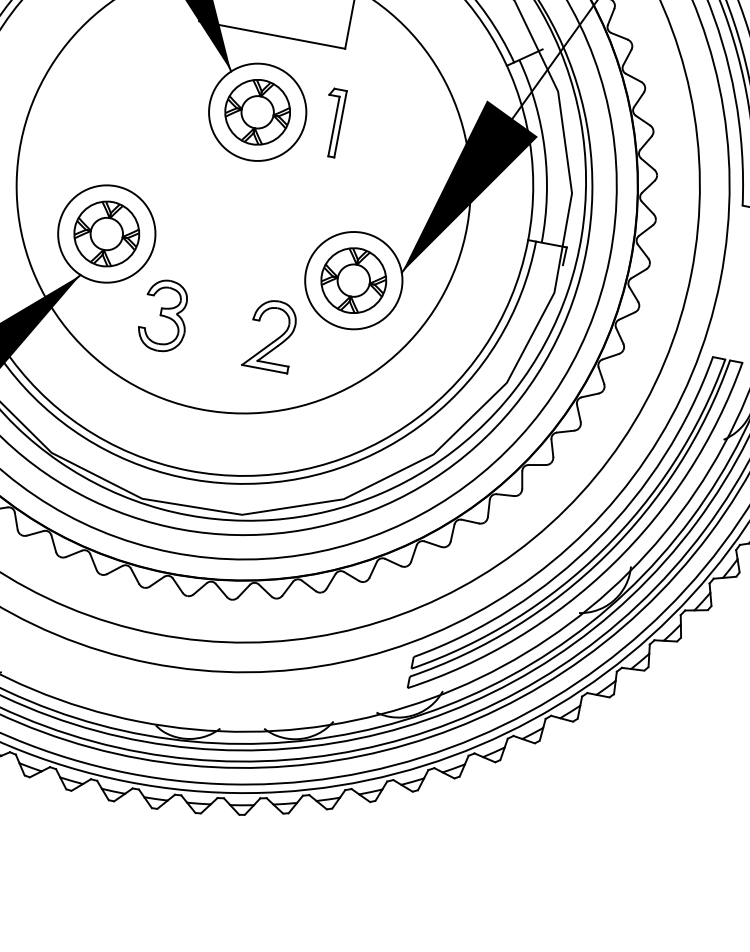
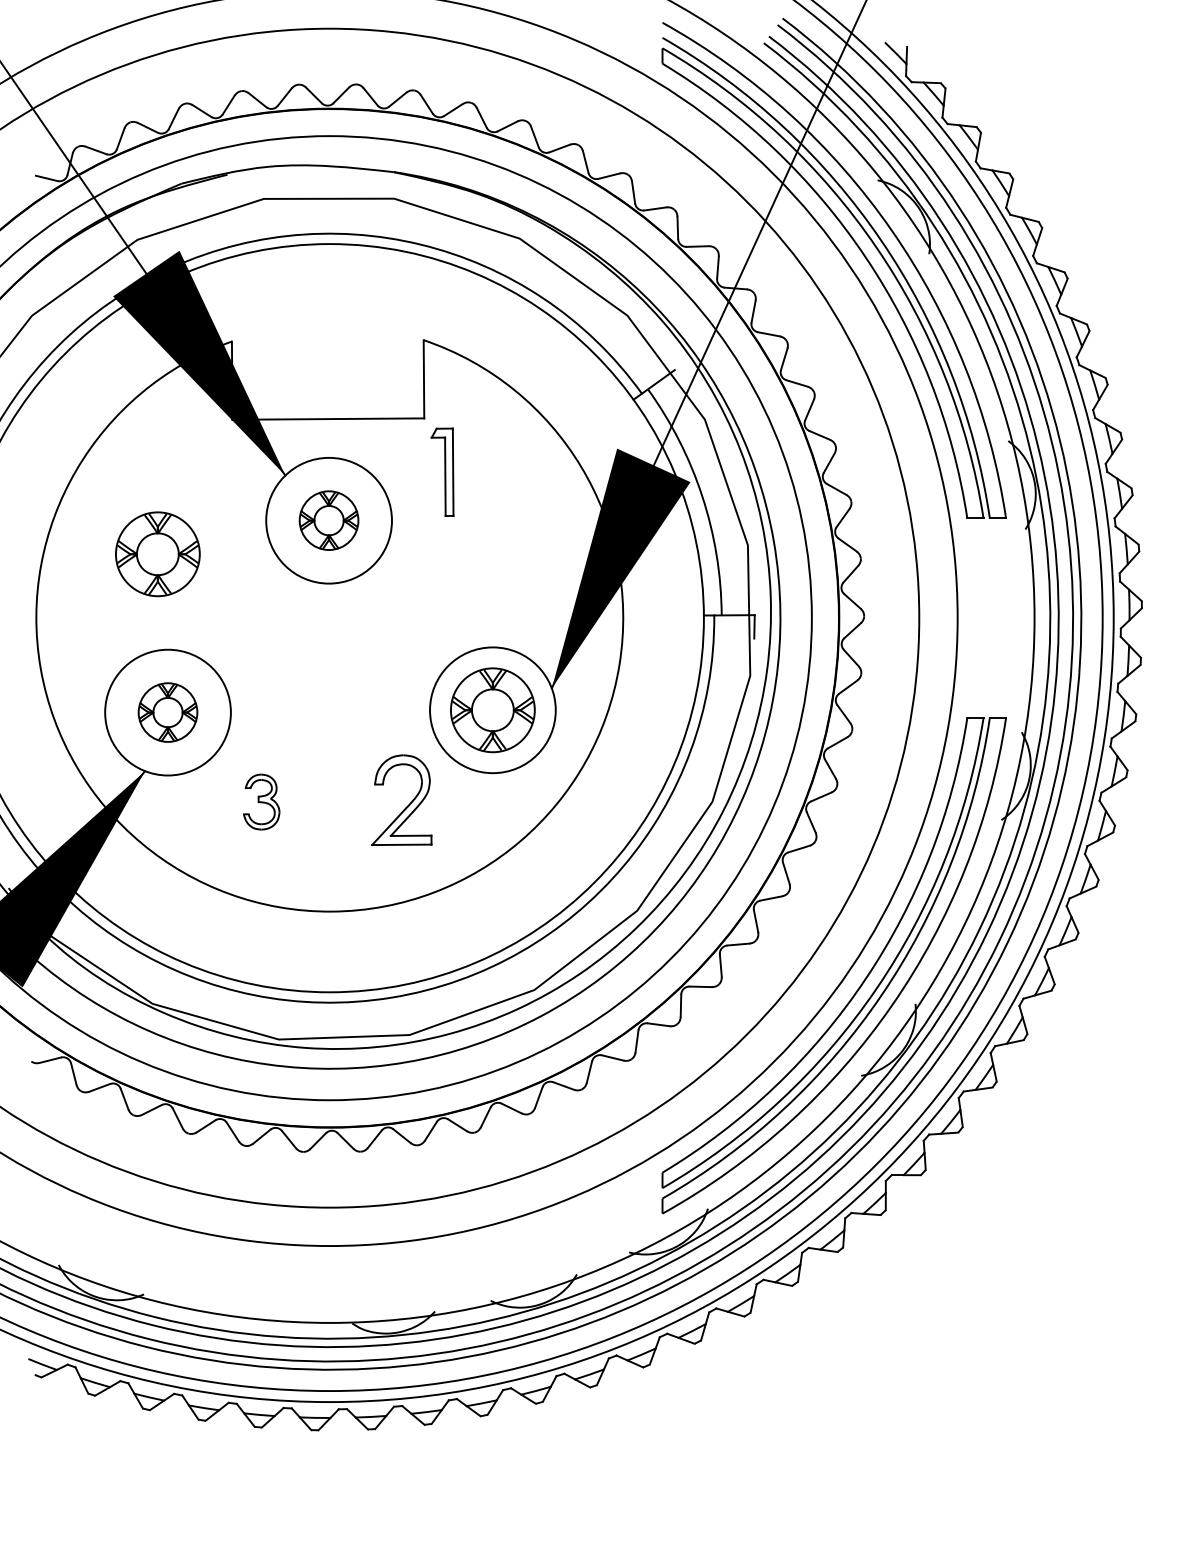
part: (122, 112) -> (157, 554), added
part: (257, 112) -> (328, 520), size x0.7
part: (332, 122) -> (442, 471), moved
part: (106, 233) -> (167, 712), size x0.7
part: (164, 315) -> (261, 801), size x0.6

